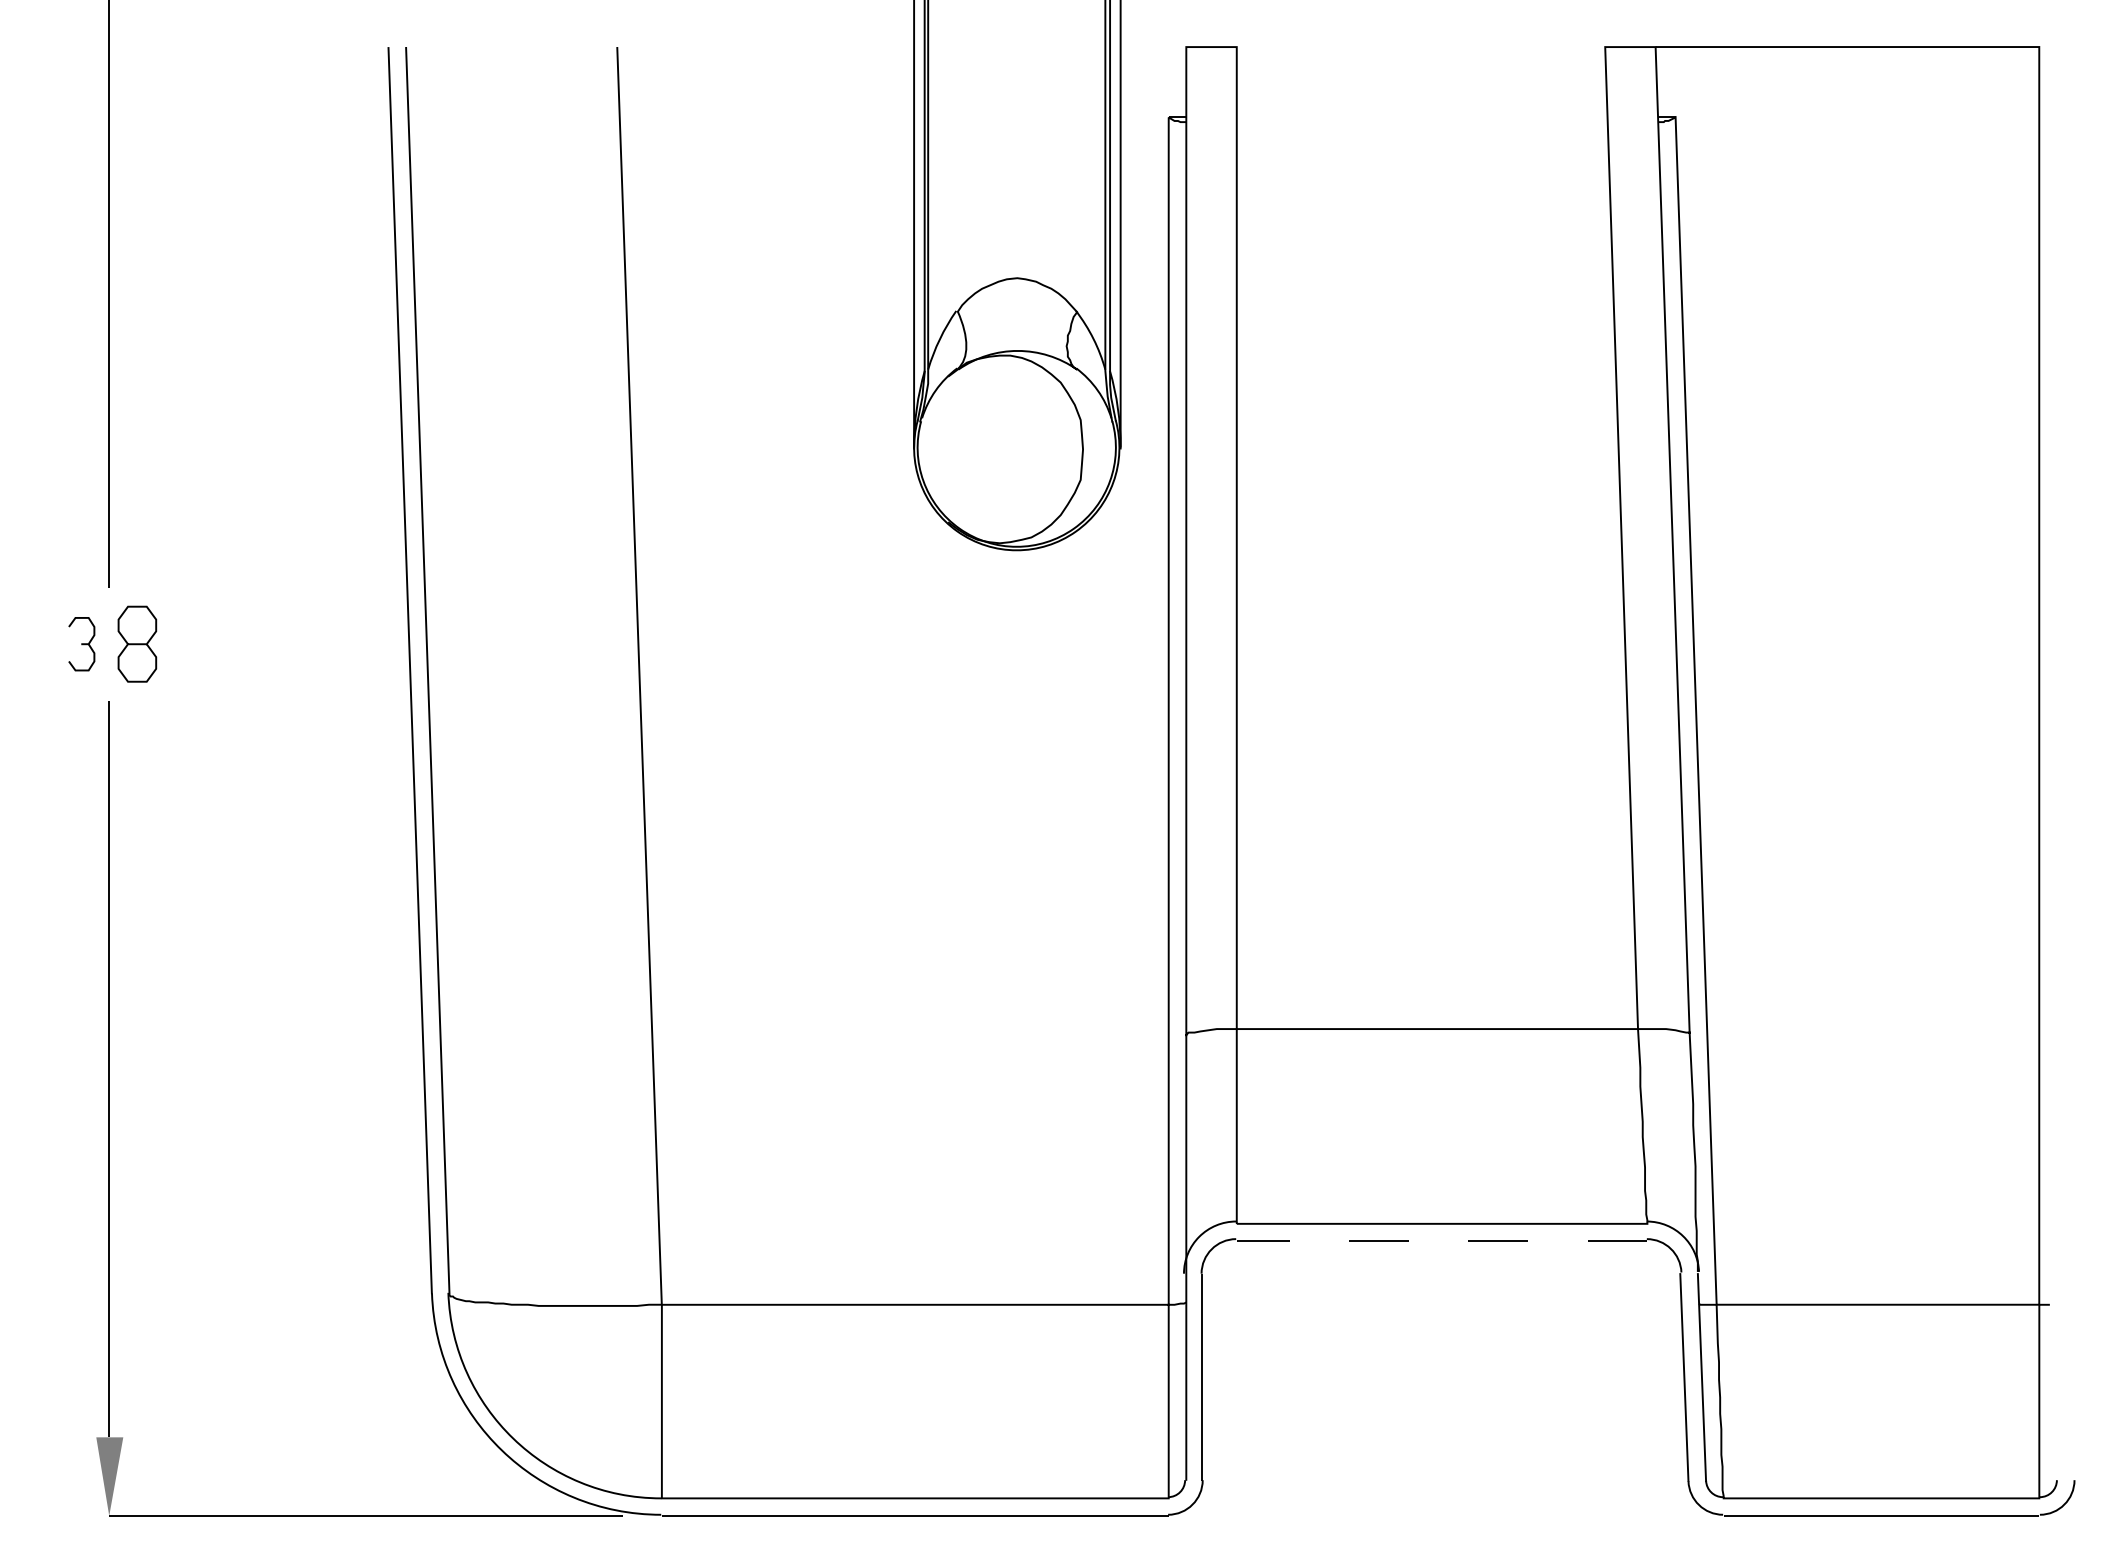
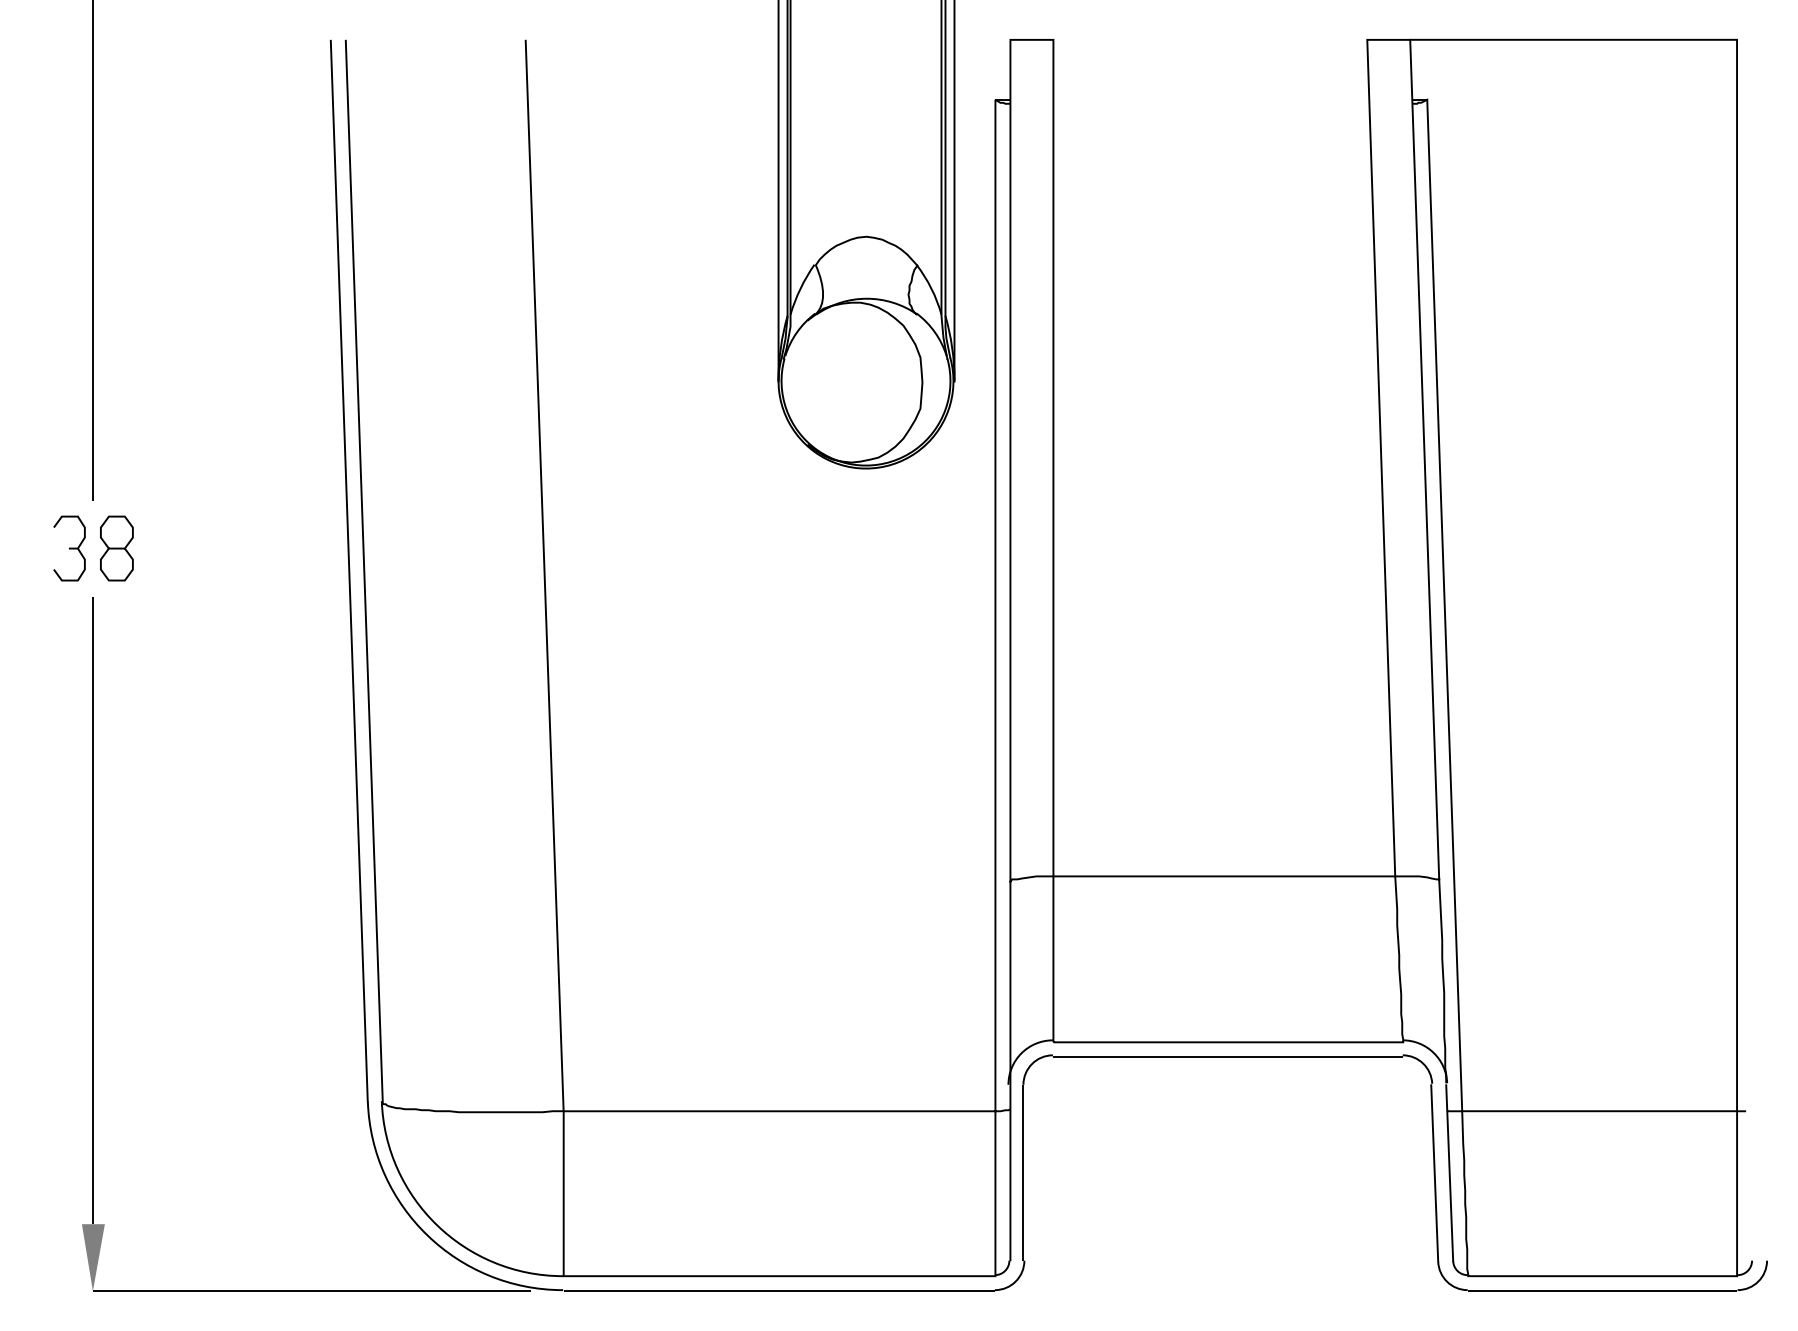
part: (81, 644) -> (69, 548), size x1.43
line: (1442, 1241) -> (1228, 1057), dashed -> solid

